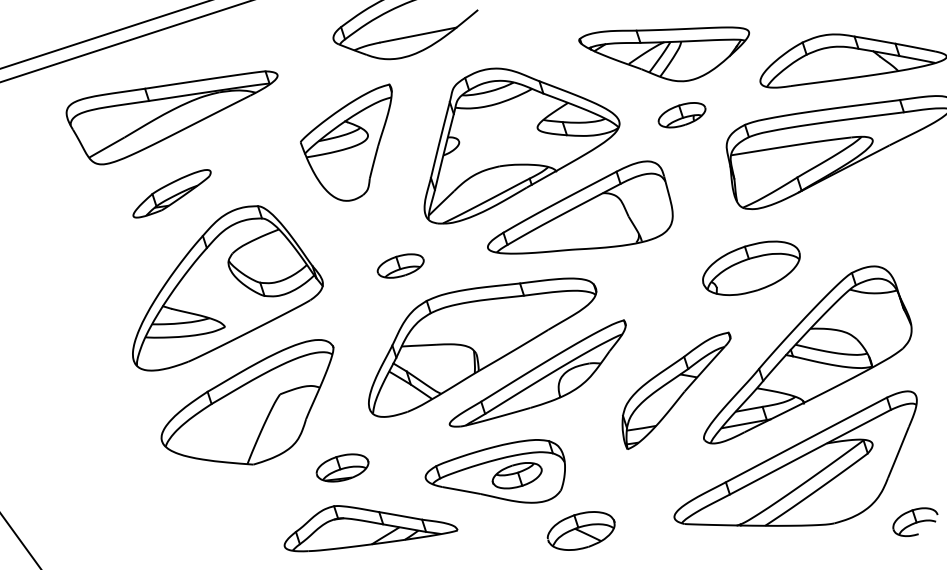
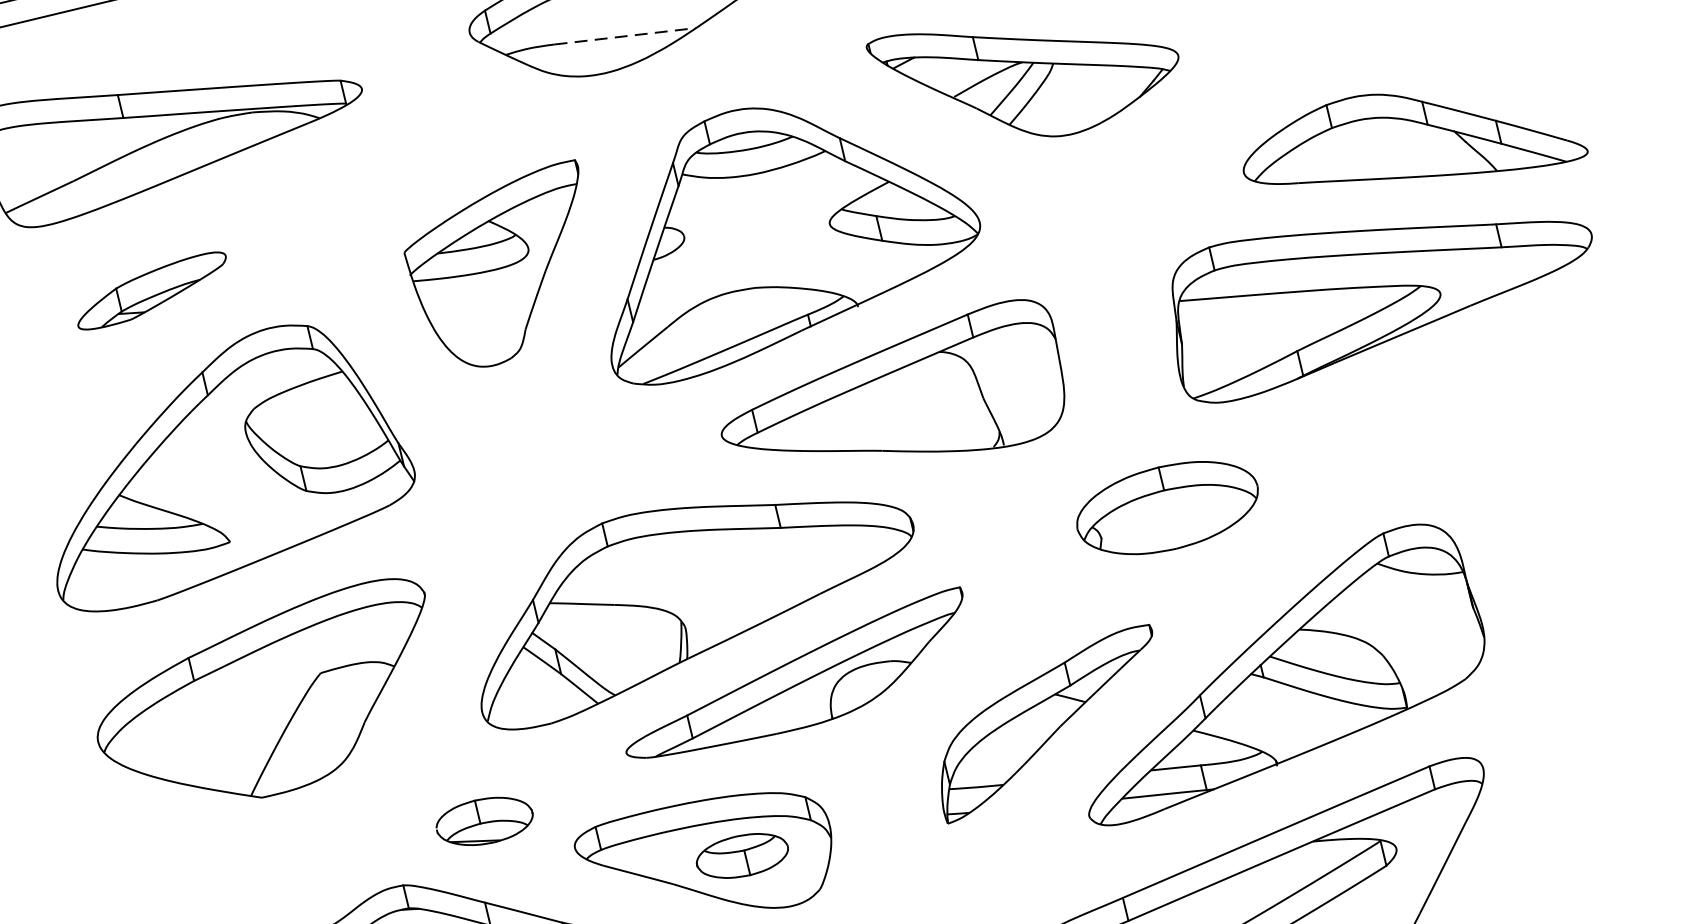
line: (418, 35) -> (625, 37), solid -> dashed
part: (663, 54) -> (1018, 84), moved
part: (681, 115) -> (1094, 221), removed
part: (346, 142) -> (488, 259), moved
part: (400, 265) -> (559, 454), removed
part: (751, 268) -> (1167, 508), moved
part: (342, 467) -> (484, 820), moved

